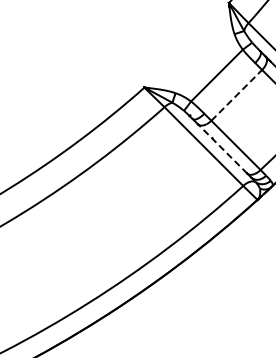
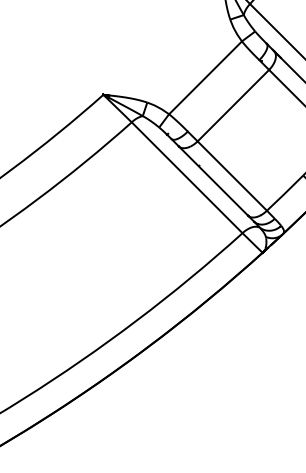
line: (236, 95) -> (233, 105), dashed -> solid
line: (222, 149) -> (213, 181), dashed -> solid

